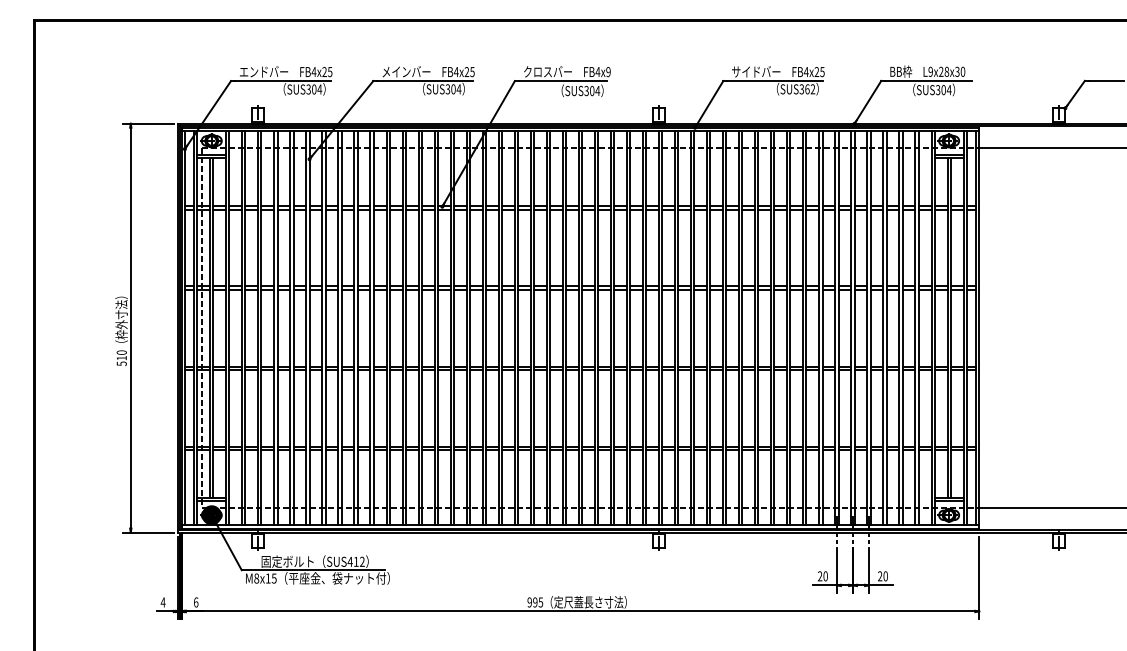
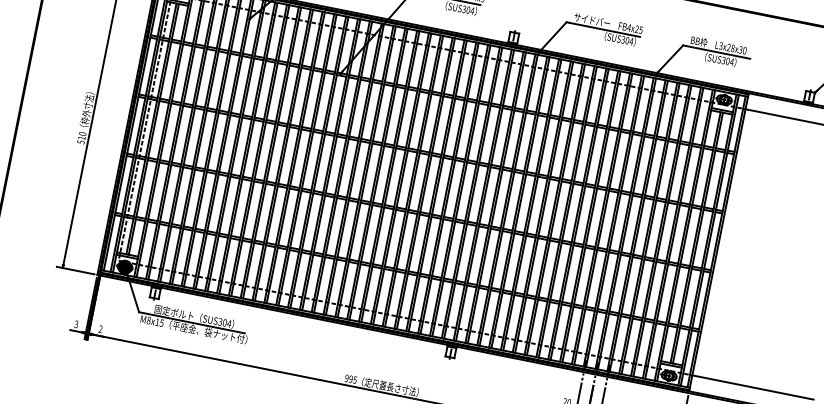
text: (930, 71) -> (720, 45), L9x28x30 -> L3x28x30
text: (810, 89) -> (629, 41), SUS362 -> SUS304
text: (356, 561) -> (225, 322), SUS412 -> SUS304
text: (162, 602) -> (75, 324), 4 -> 3
text: (196, 602) -> (100, 329), 6 -> 2

